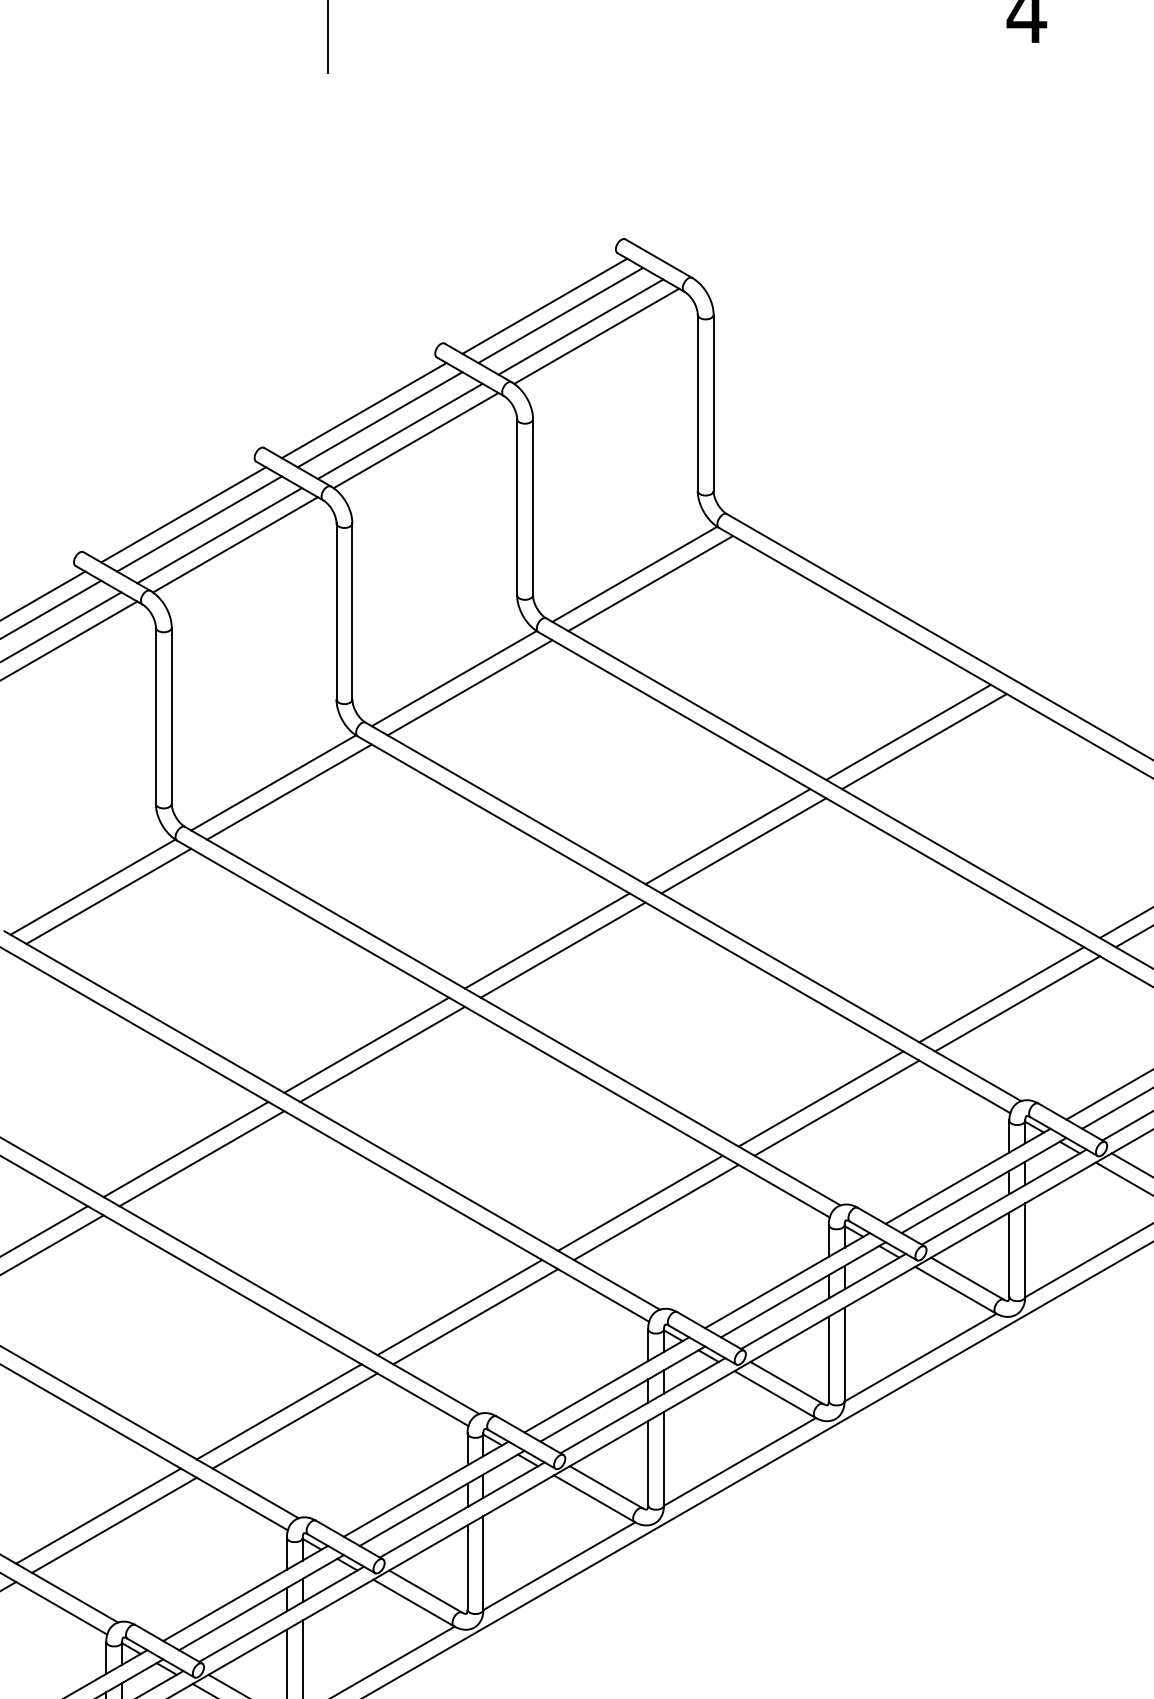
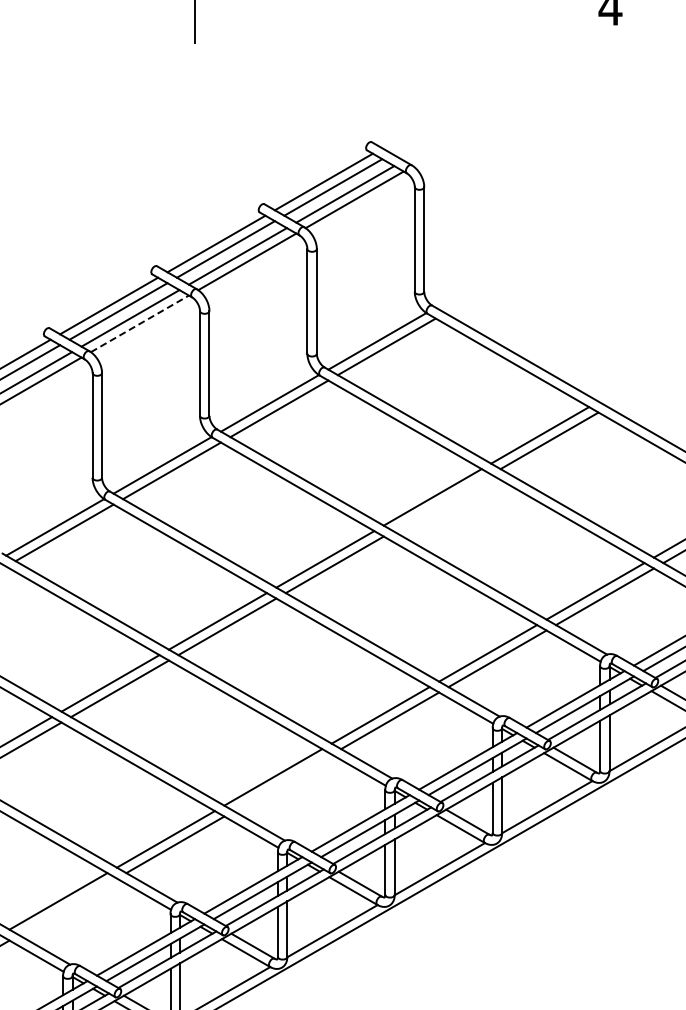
line: (234, 544) -> (139, 323), solid -> dashed
line: (744, 845) -> (442, 502), removed
line: (475, 1316) -> (282, 782), removed
line: (113, 1524) -> (67, 906), removed

